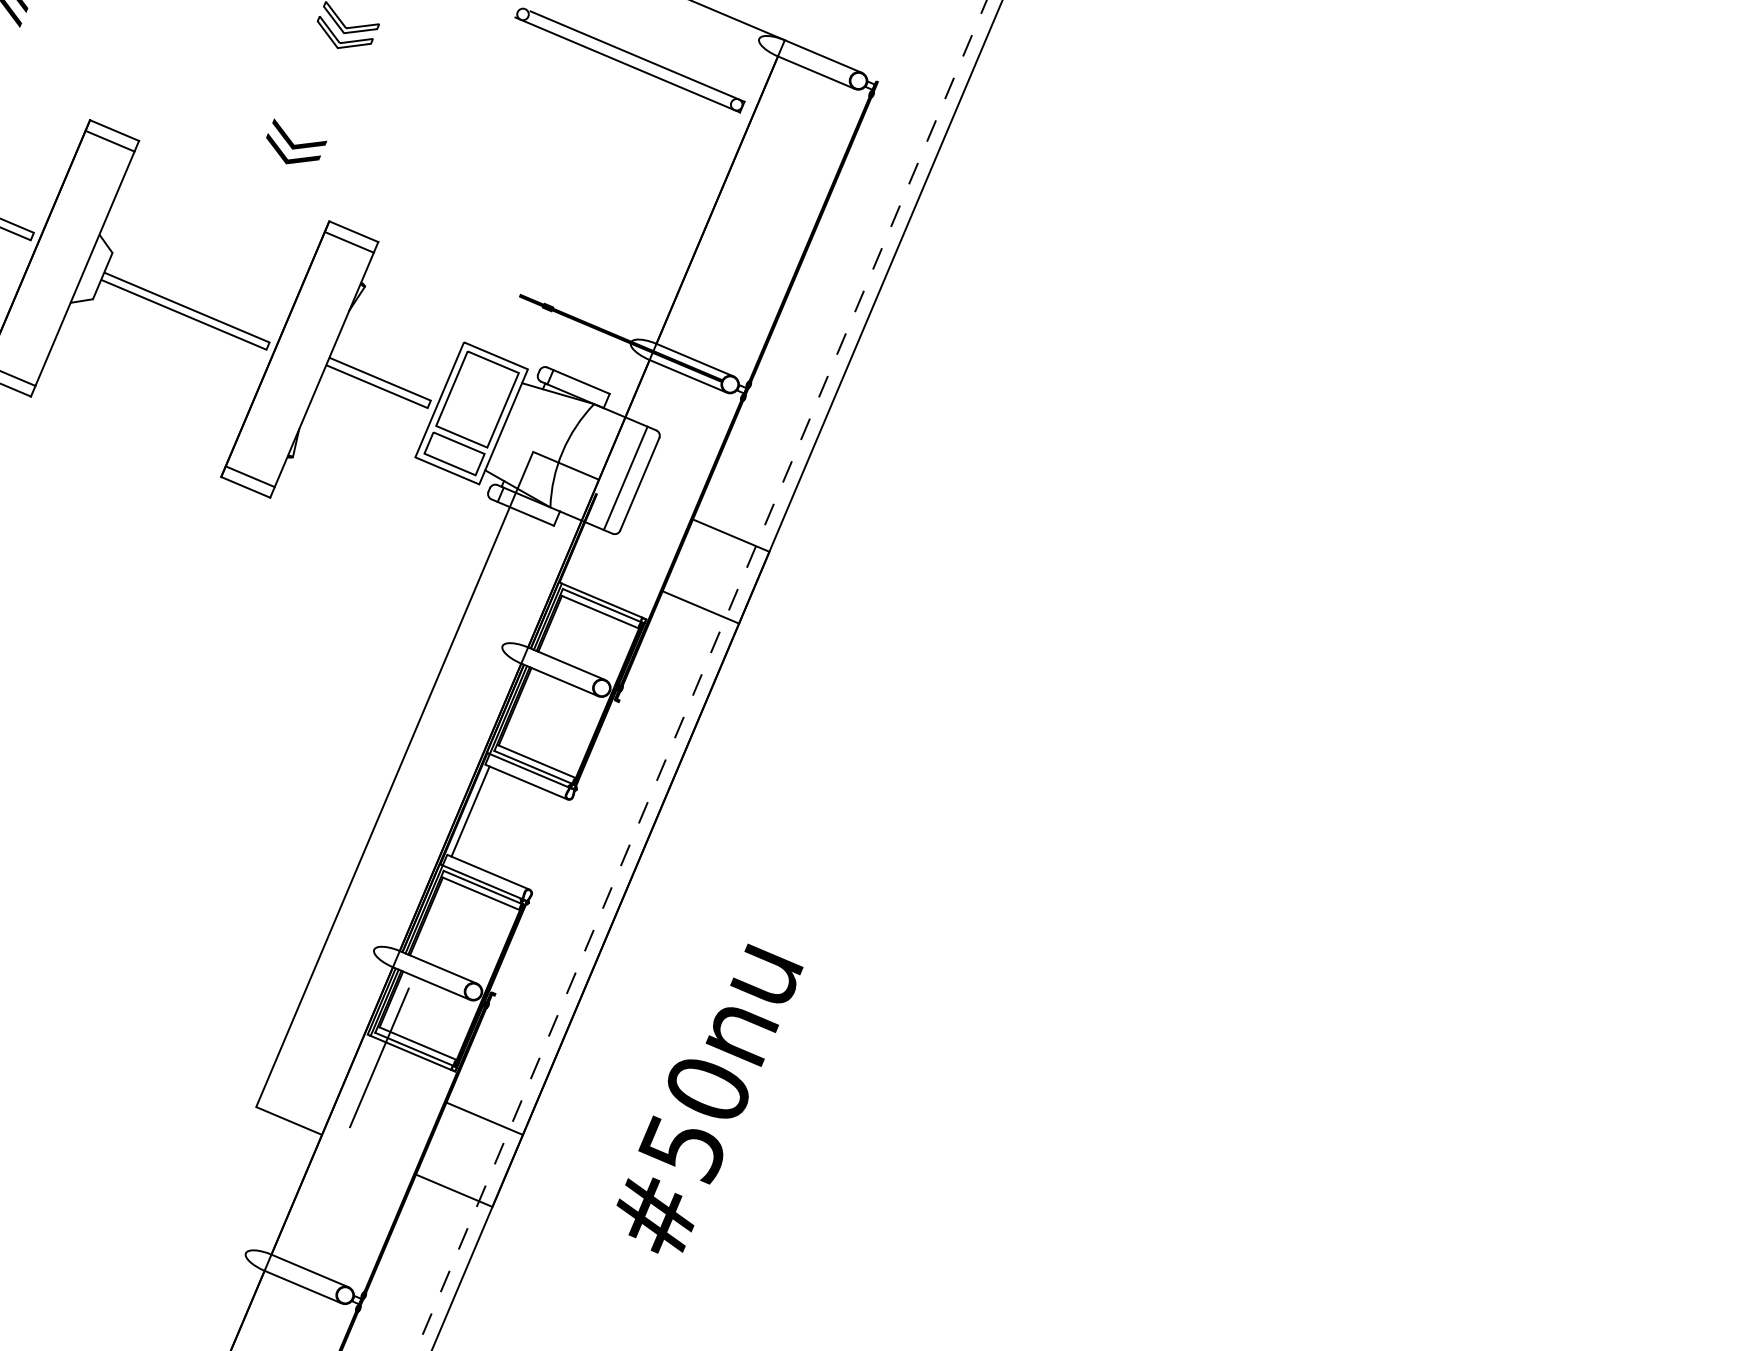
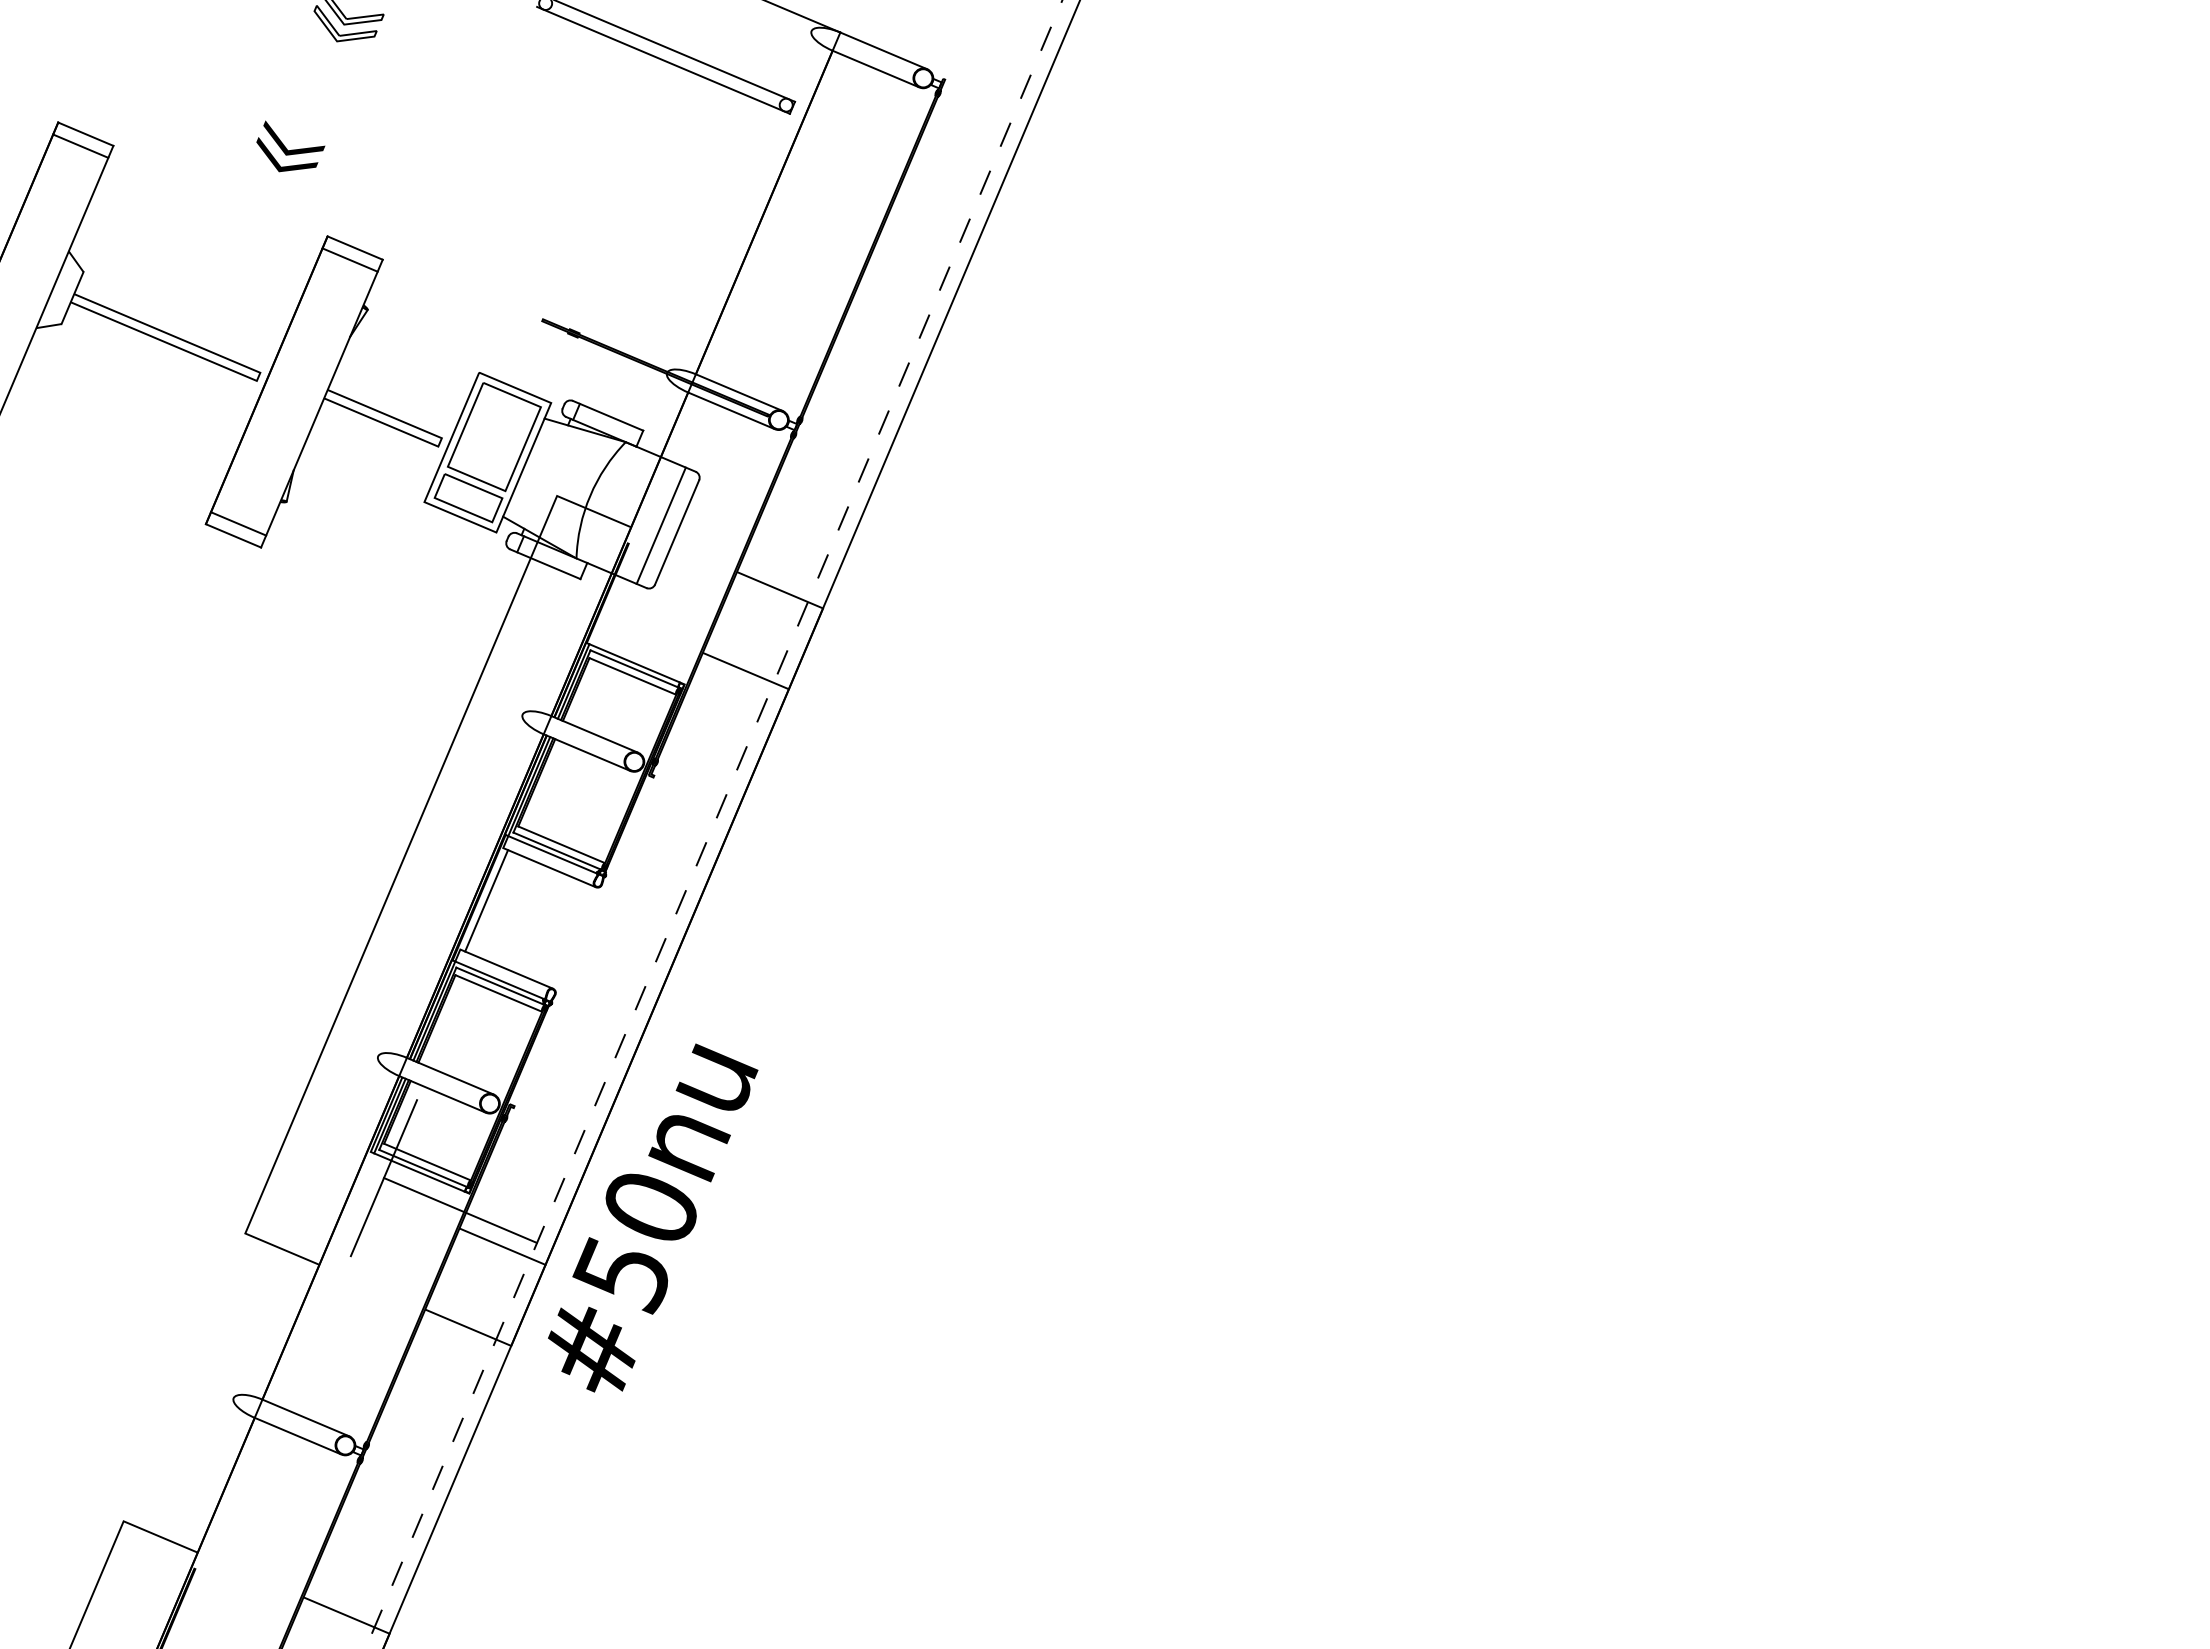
line: (446, 1086) -> (459, 1210), added
text: (710, 1098) -> (653, 1217), moved

